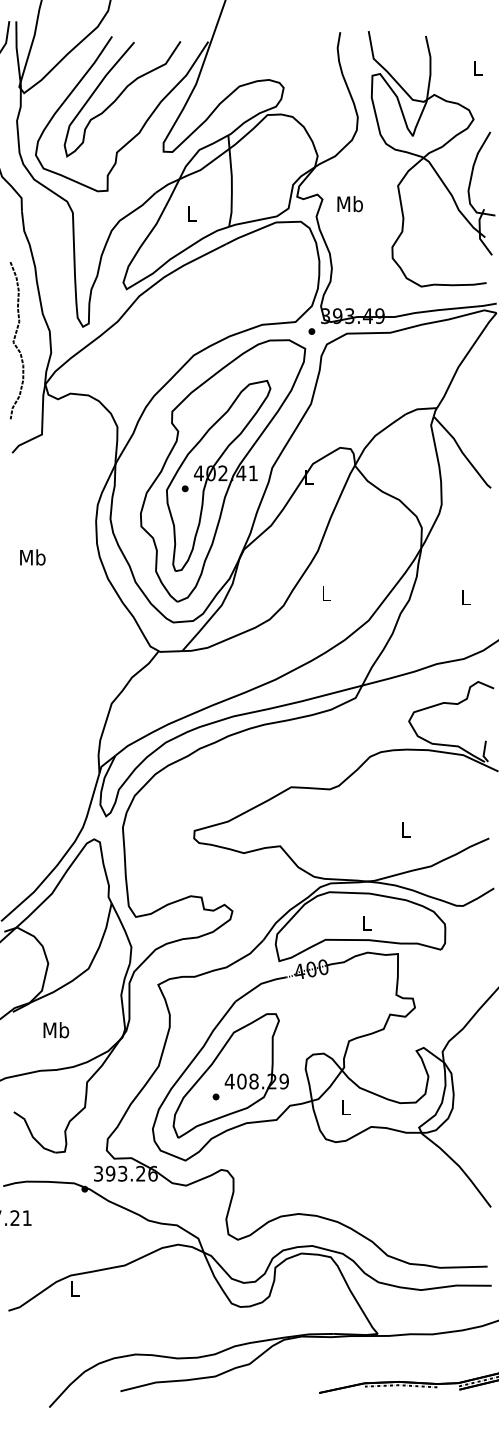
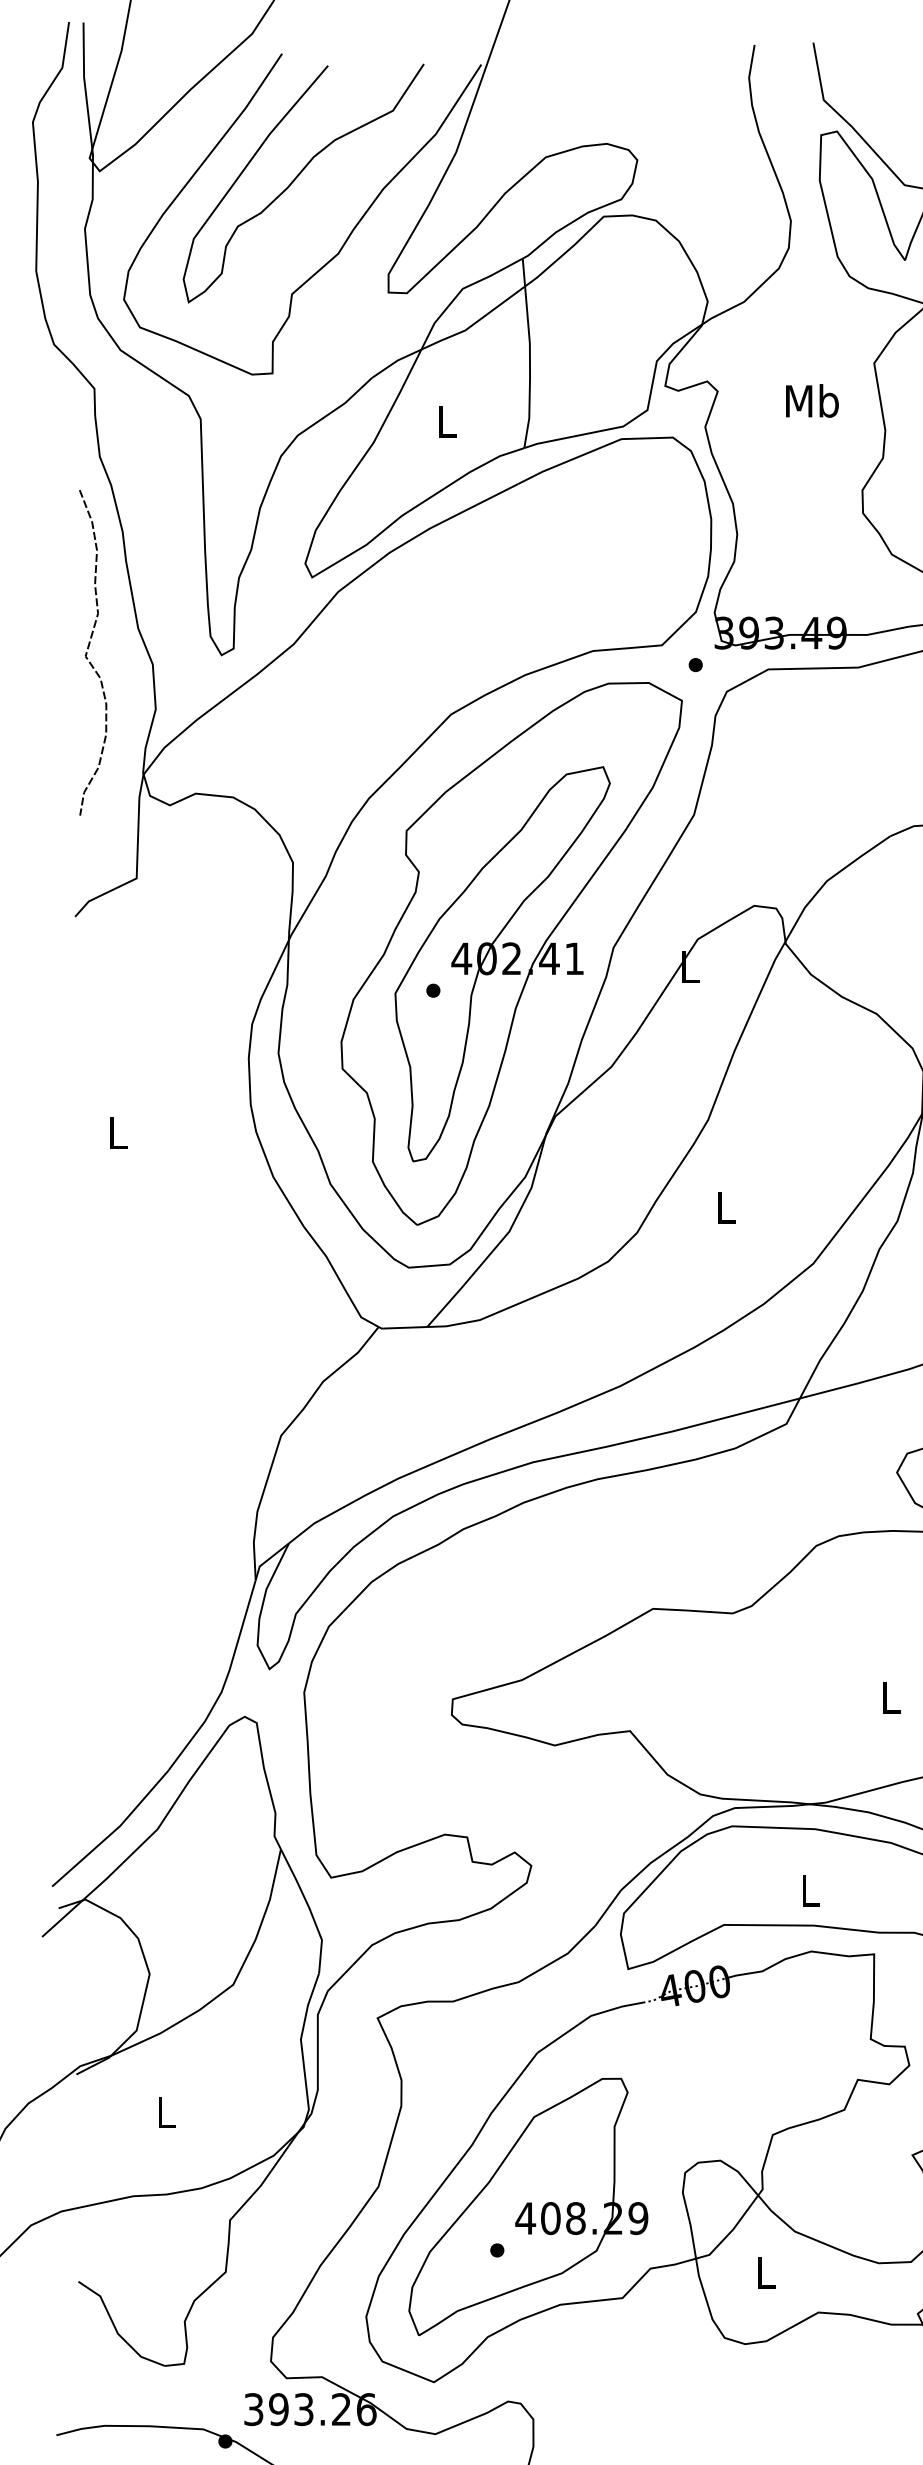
text: (349, 204) -> (810, 401), moved
curve: (14, 340) -> (88, 652), moved
text: (32, 557) -> (117, 1133), Mb -> L
text: (56, 1030) -> (166, 2112), Mb -> L

